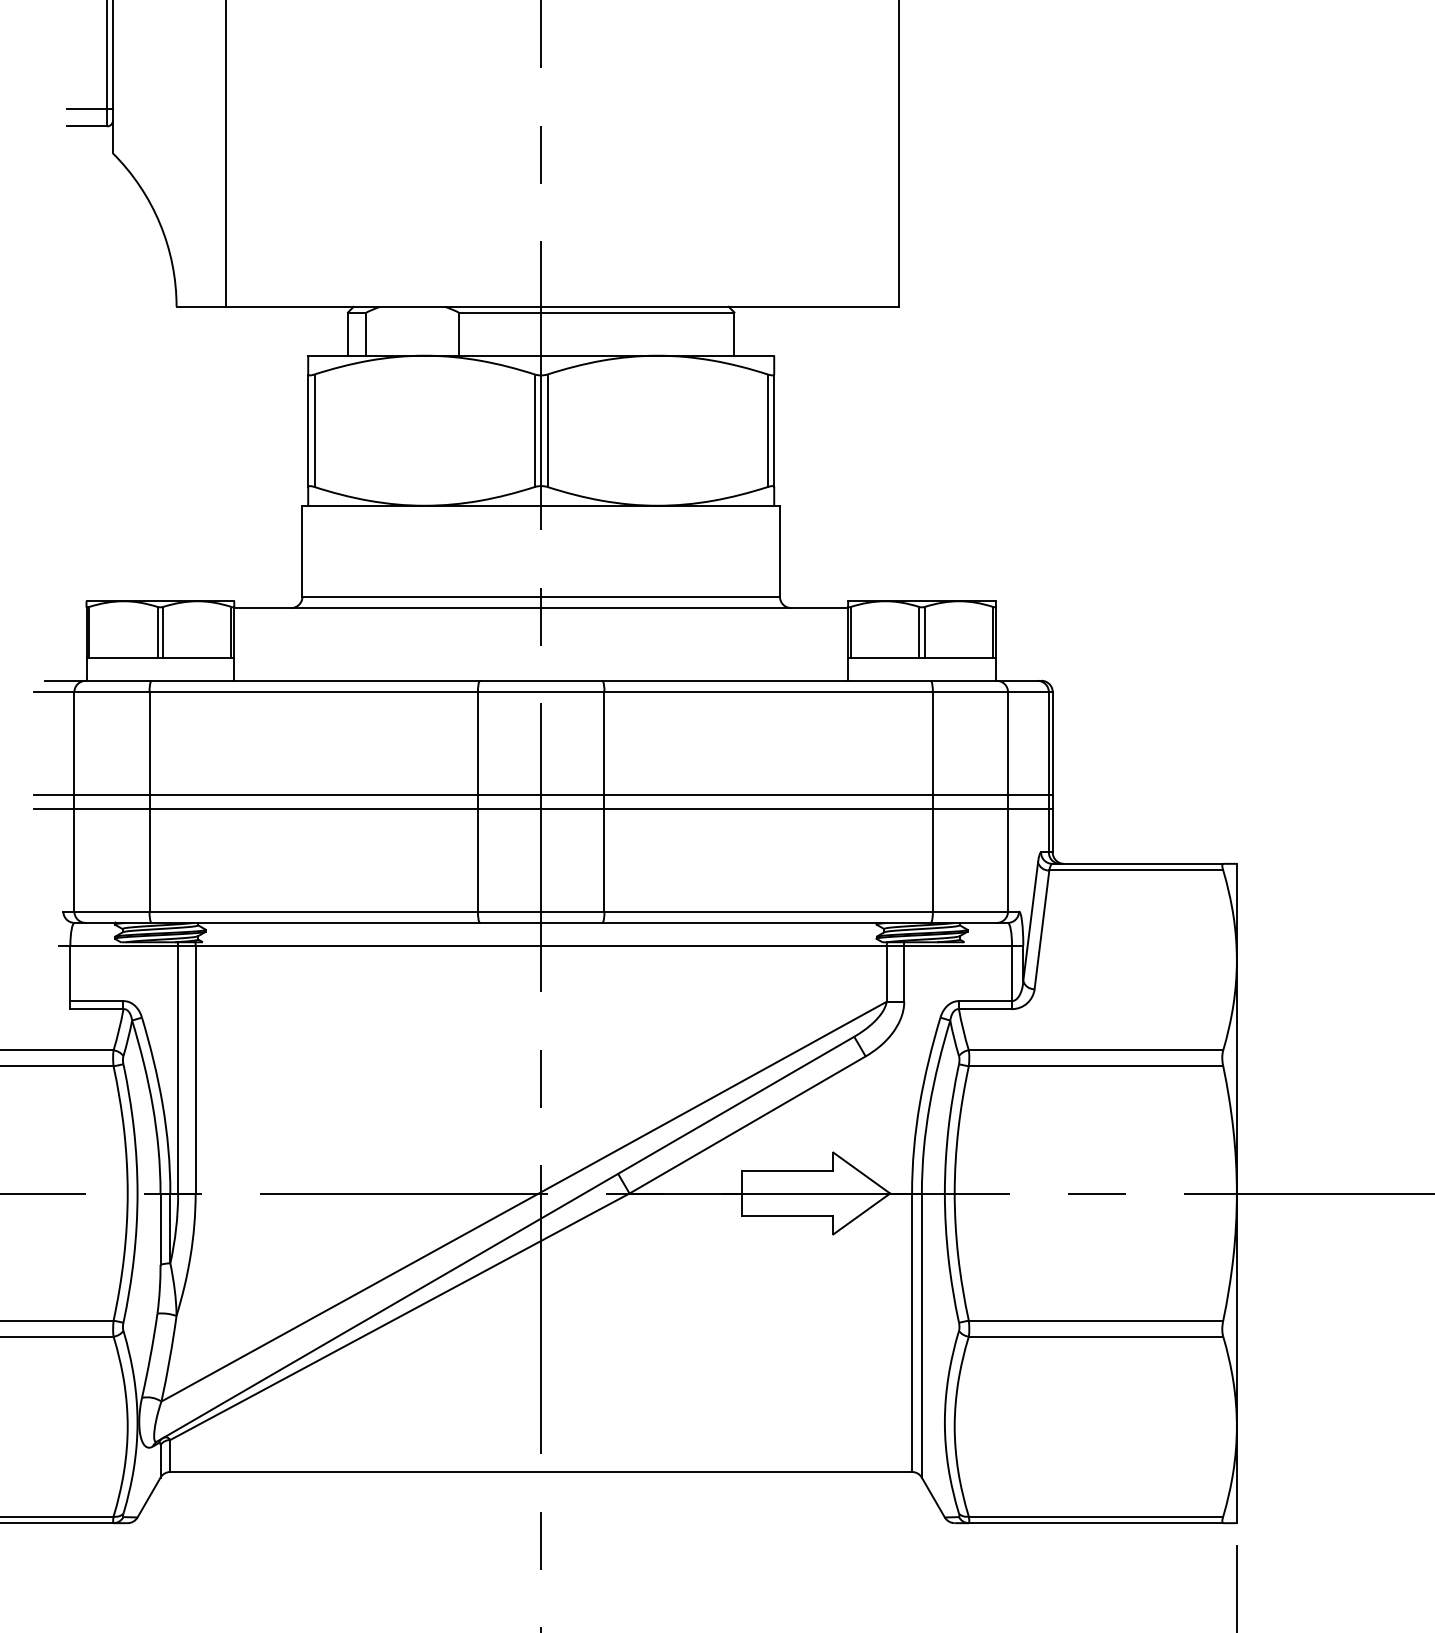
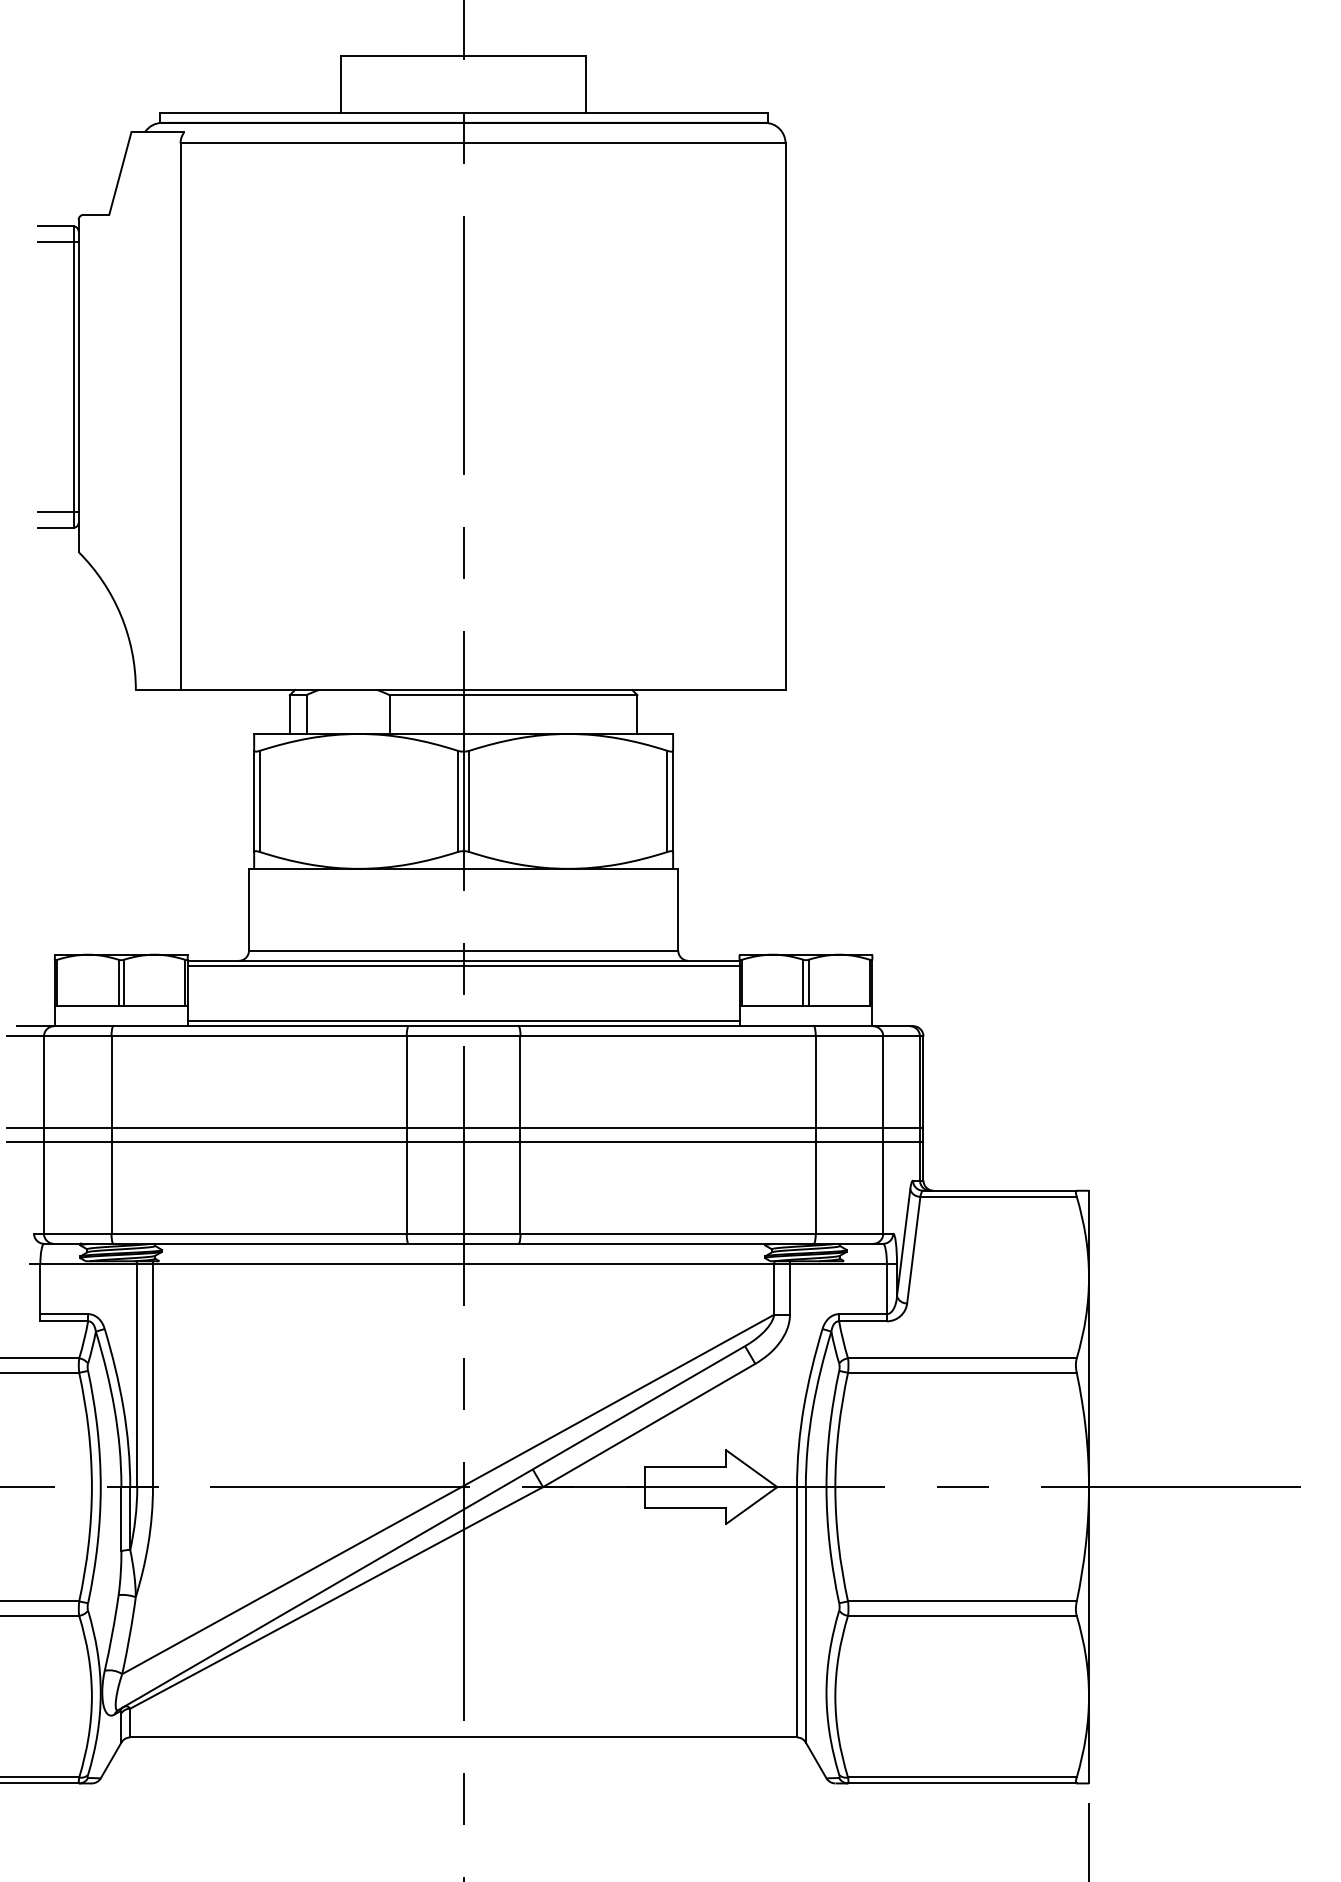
line: (541, 613) -> (463, 965), added
line: (541, 675) -> (463, 1021), added

